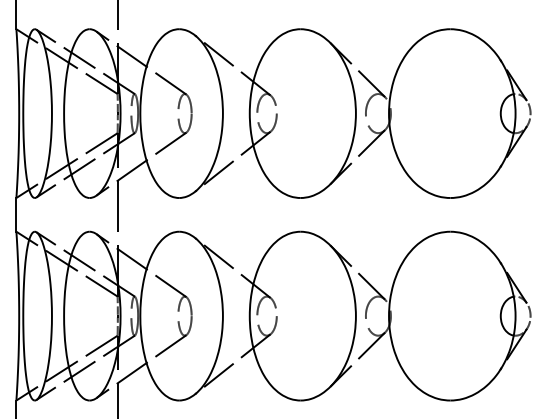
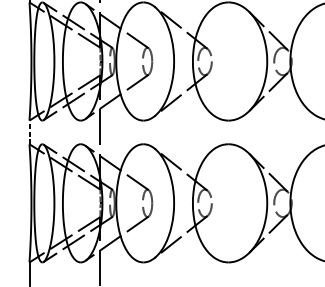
line: (16, 214) -> (29, 132), solid -> dashed

